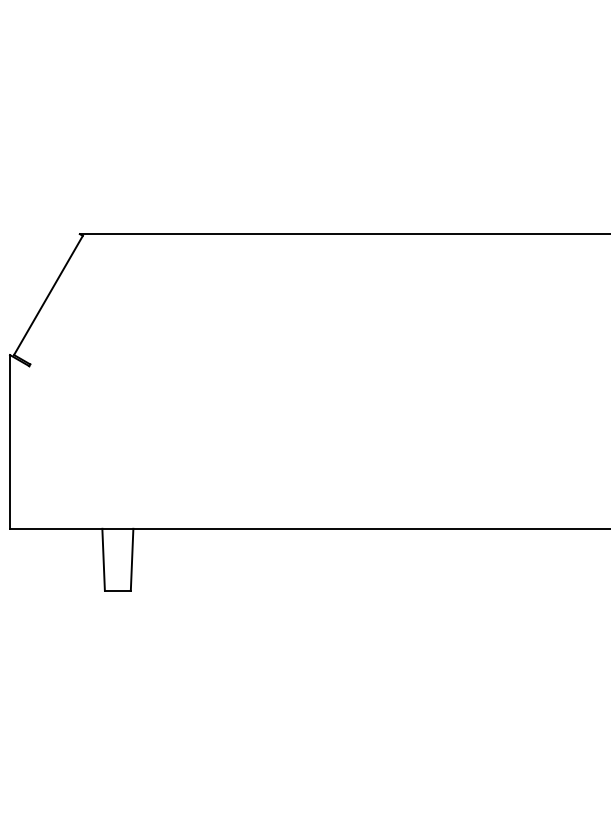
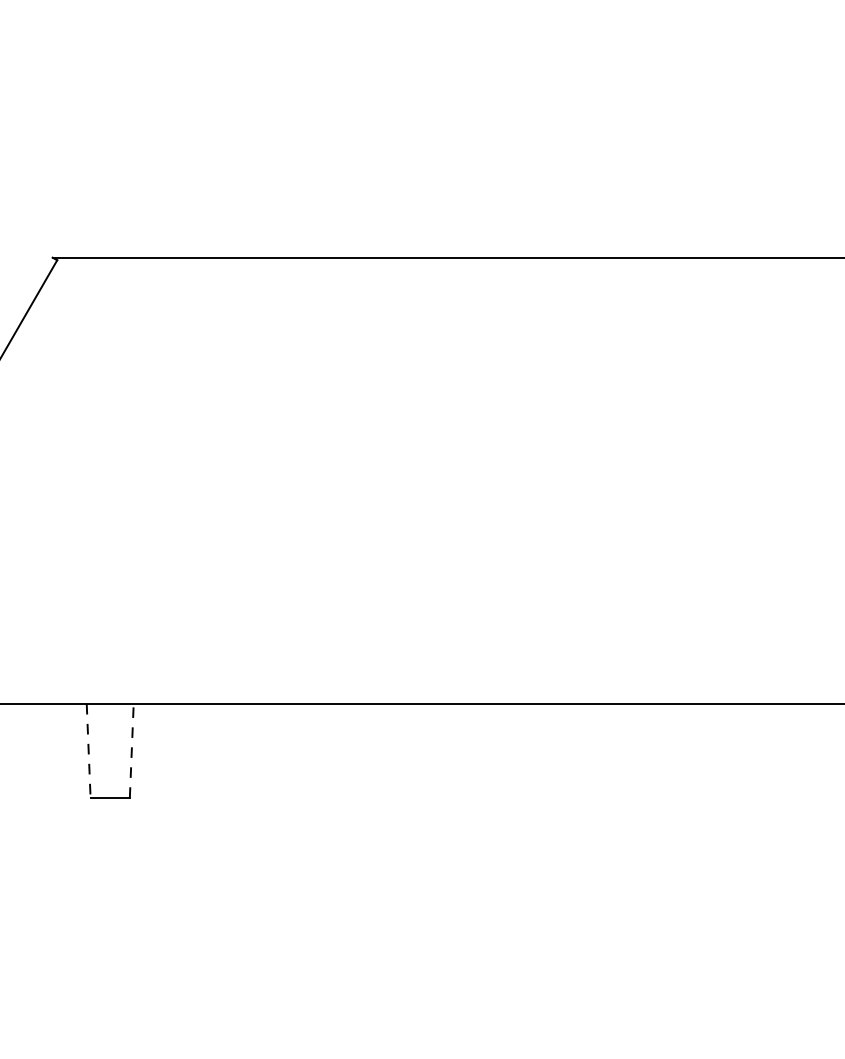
line: (132, 559) -> (132, 750), solid -> dashed
line: (103, 560) -> (88, 751), solid -> dashed

